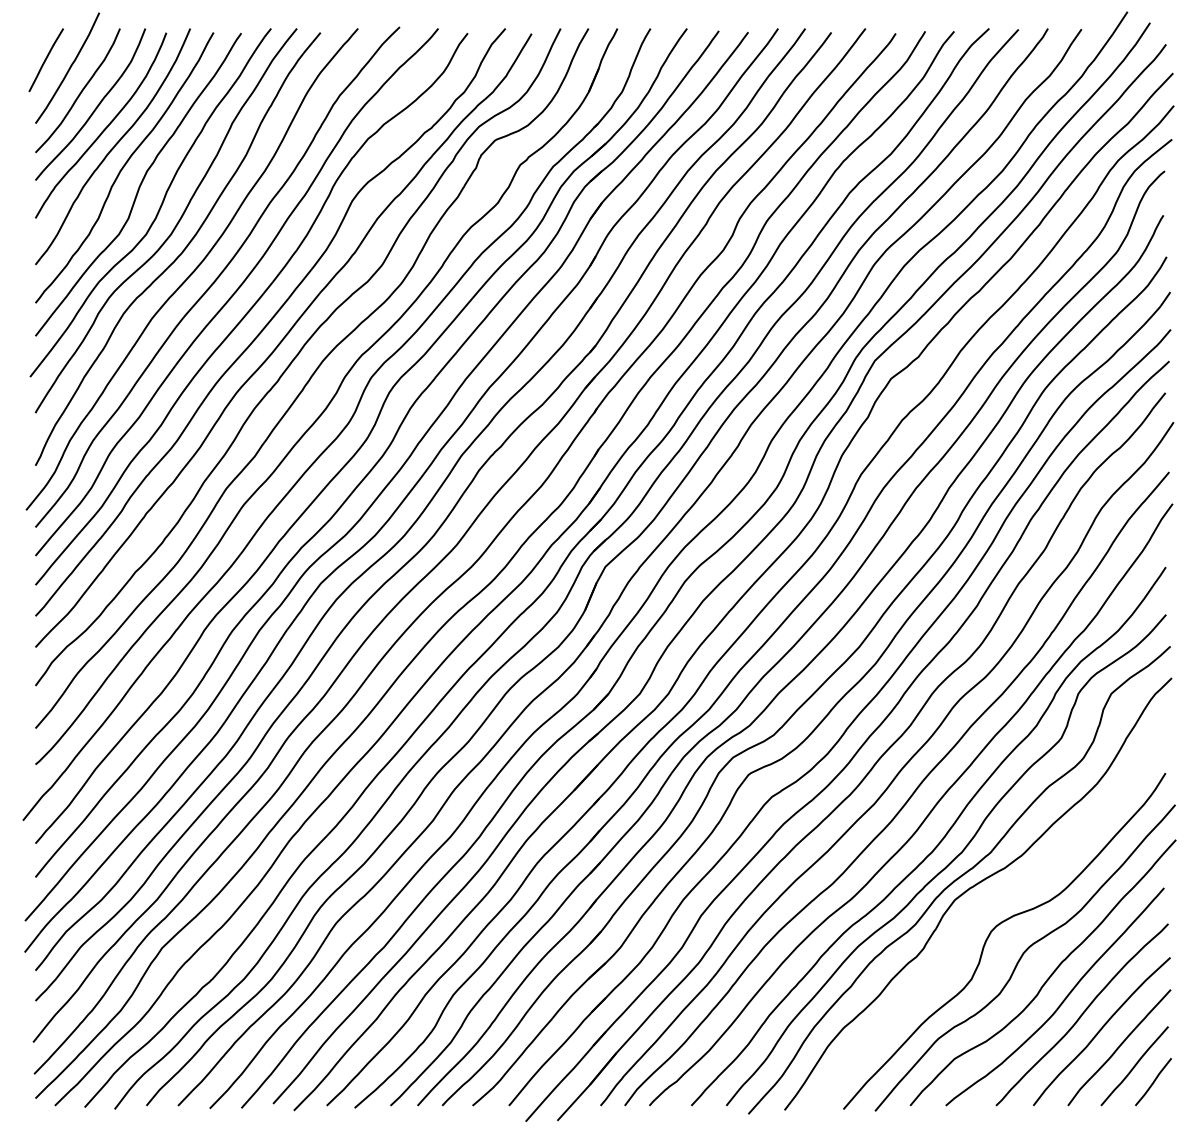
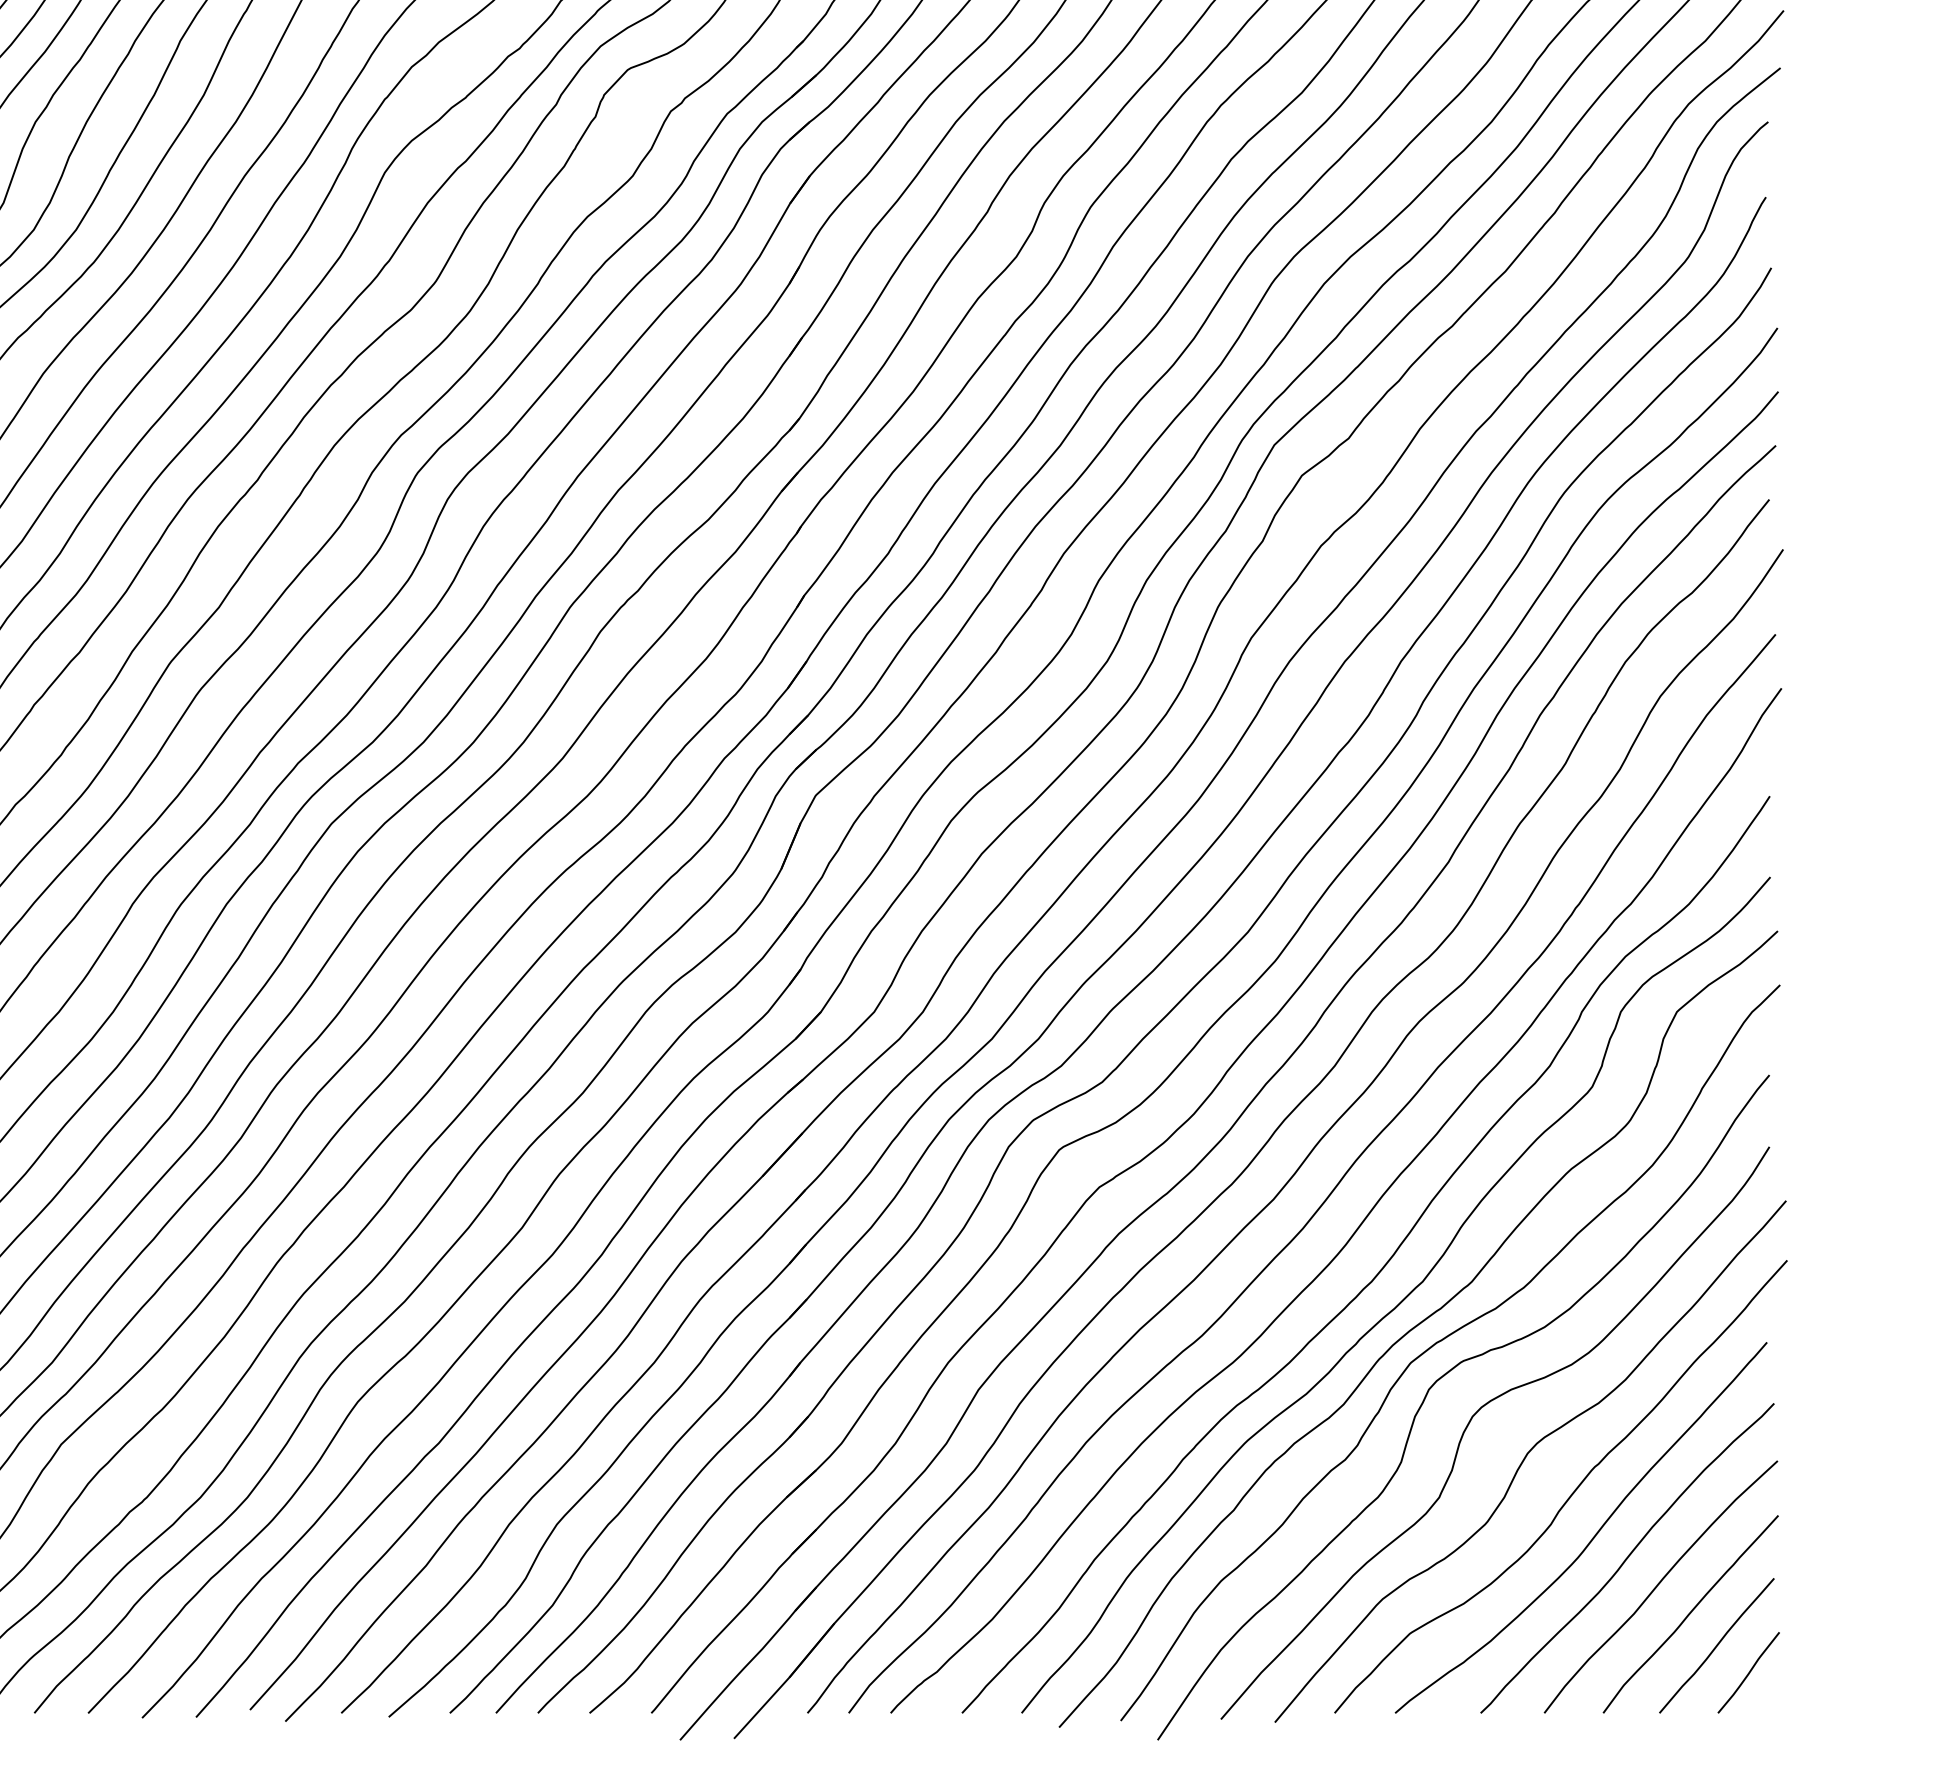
curve: (972, 910) -> (1440, 1380), added

